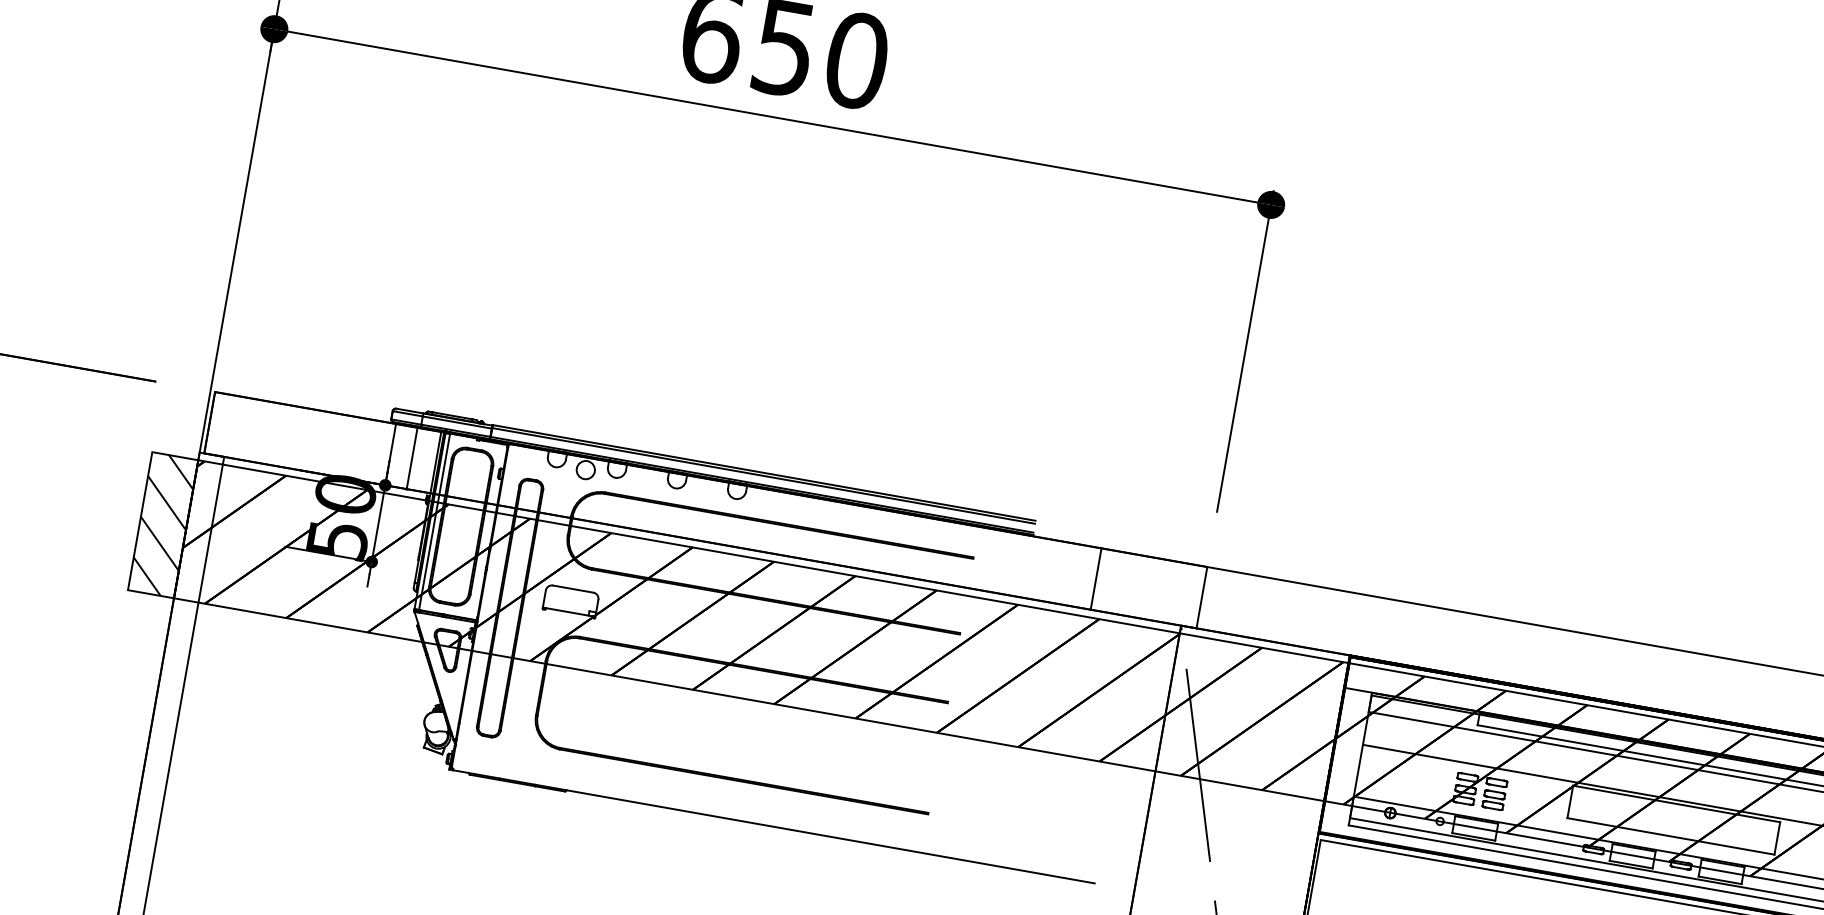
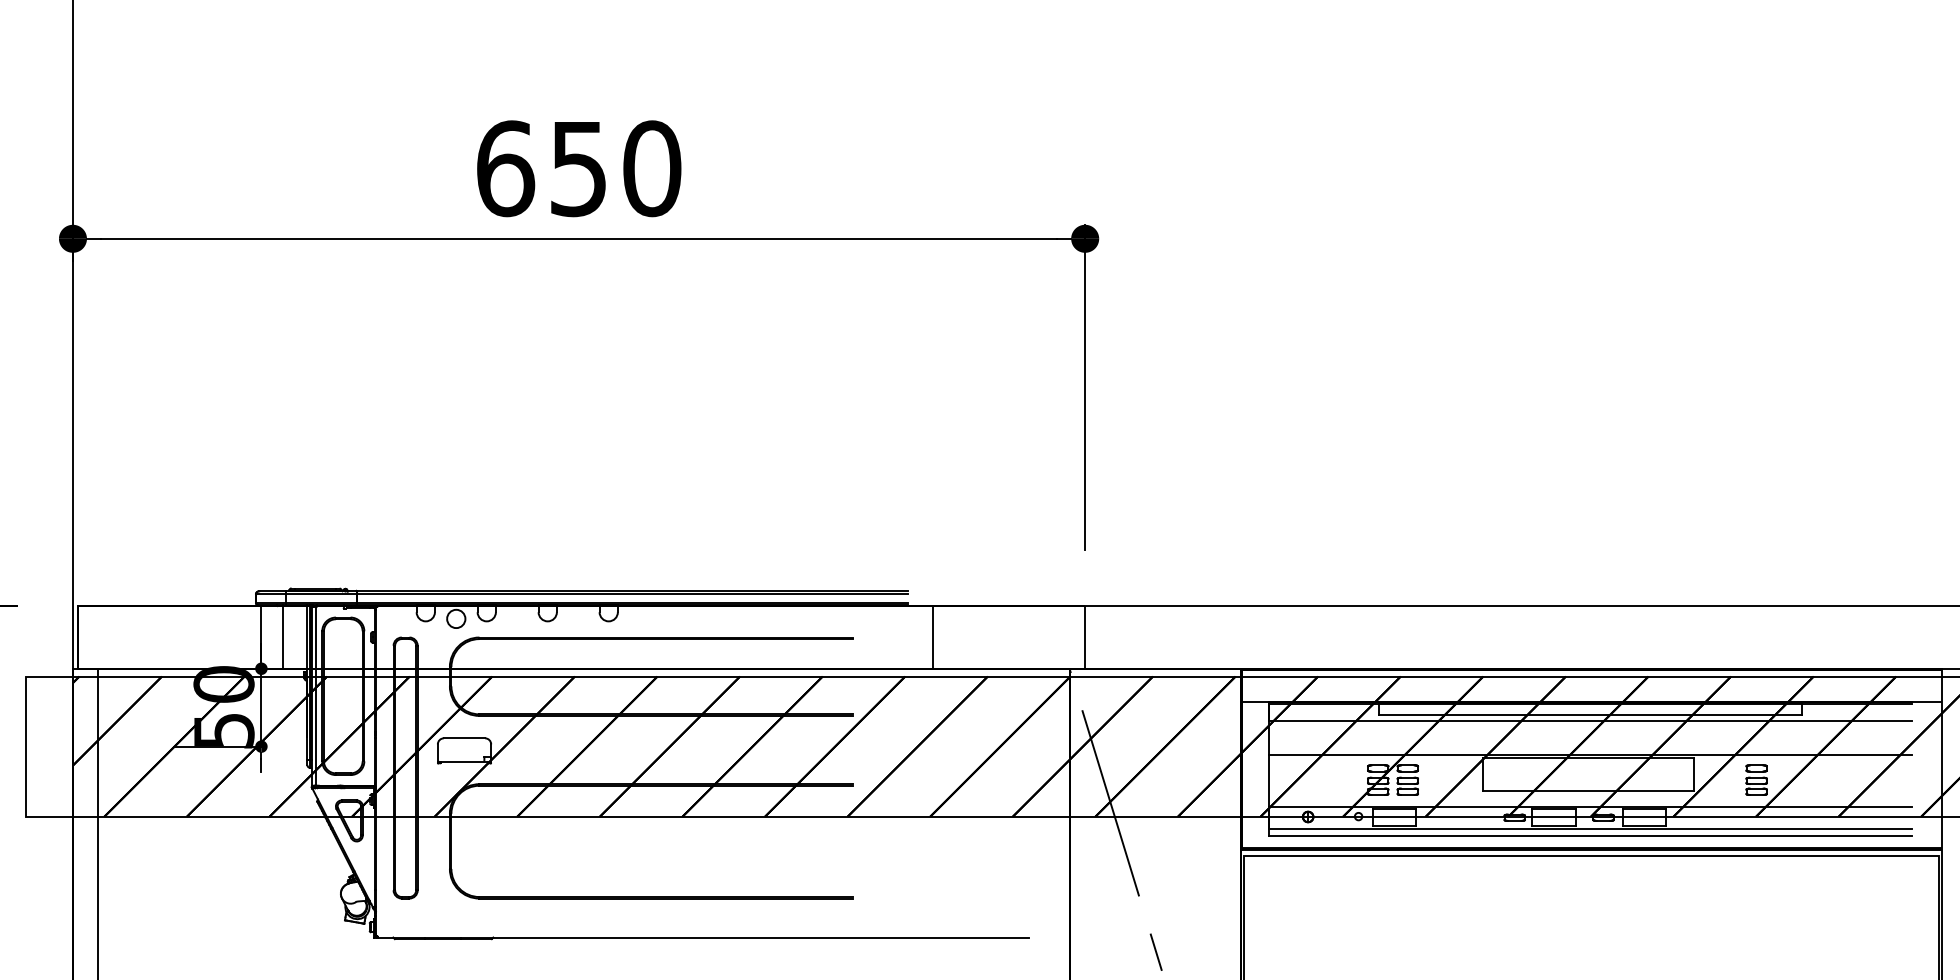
hatch: (163, 525) -> (49, 746), removed
line: (1095, 578) -> (932, 637), moved

